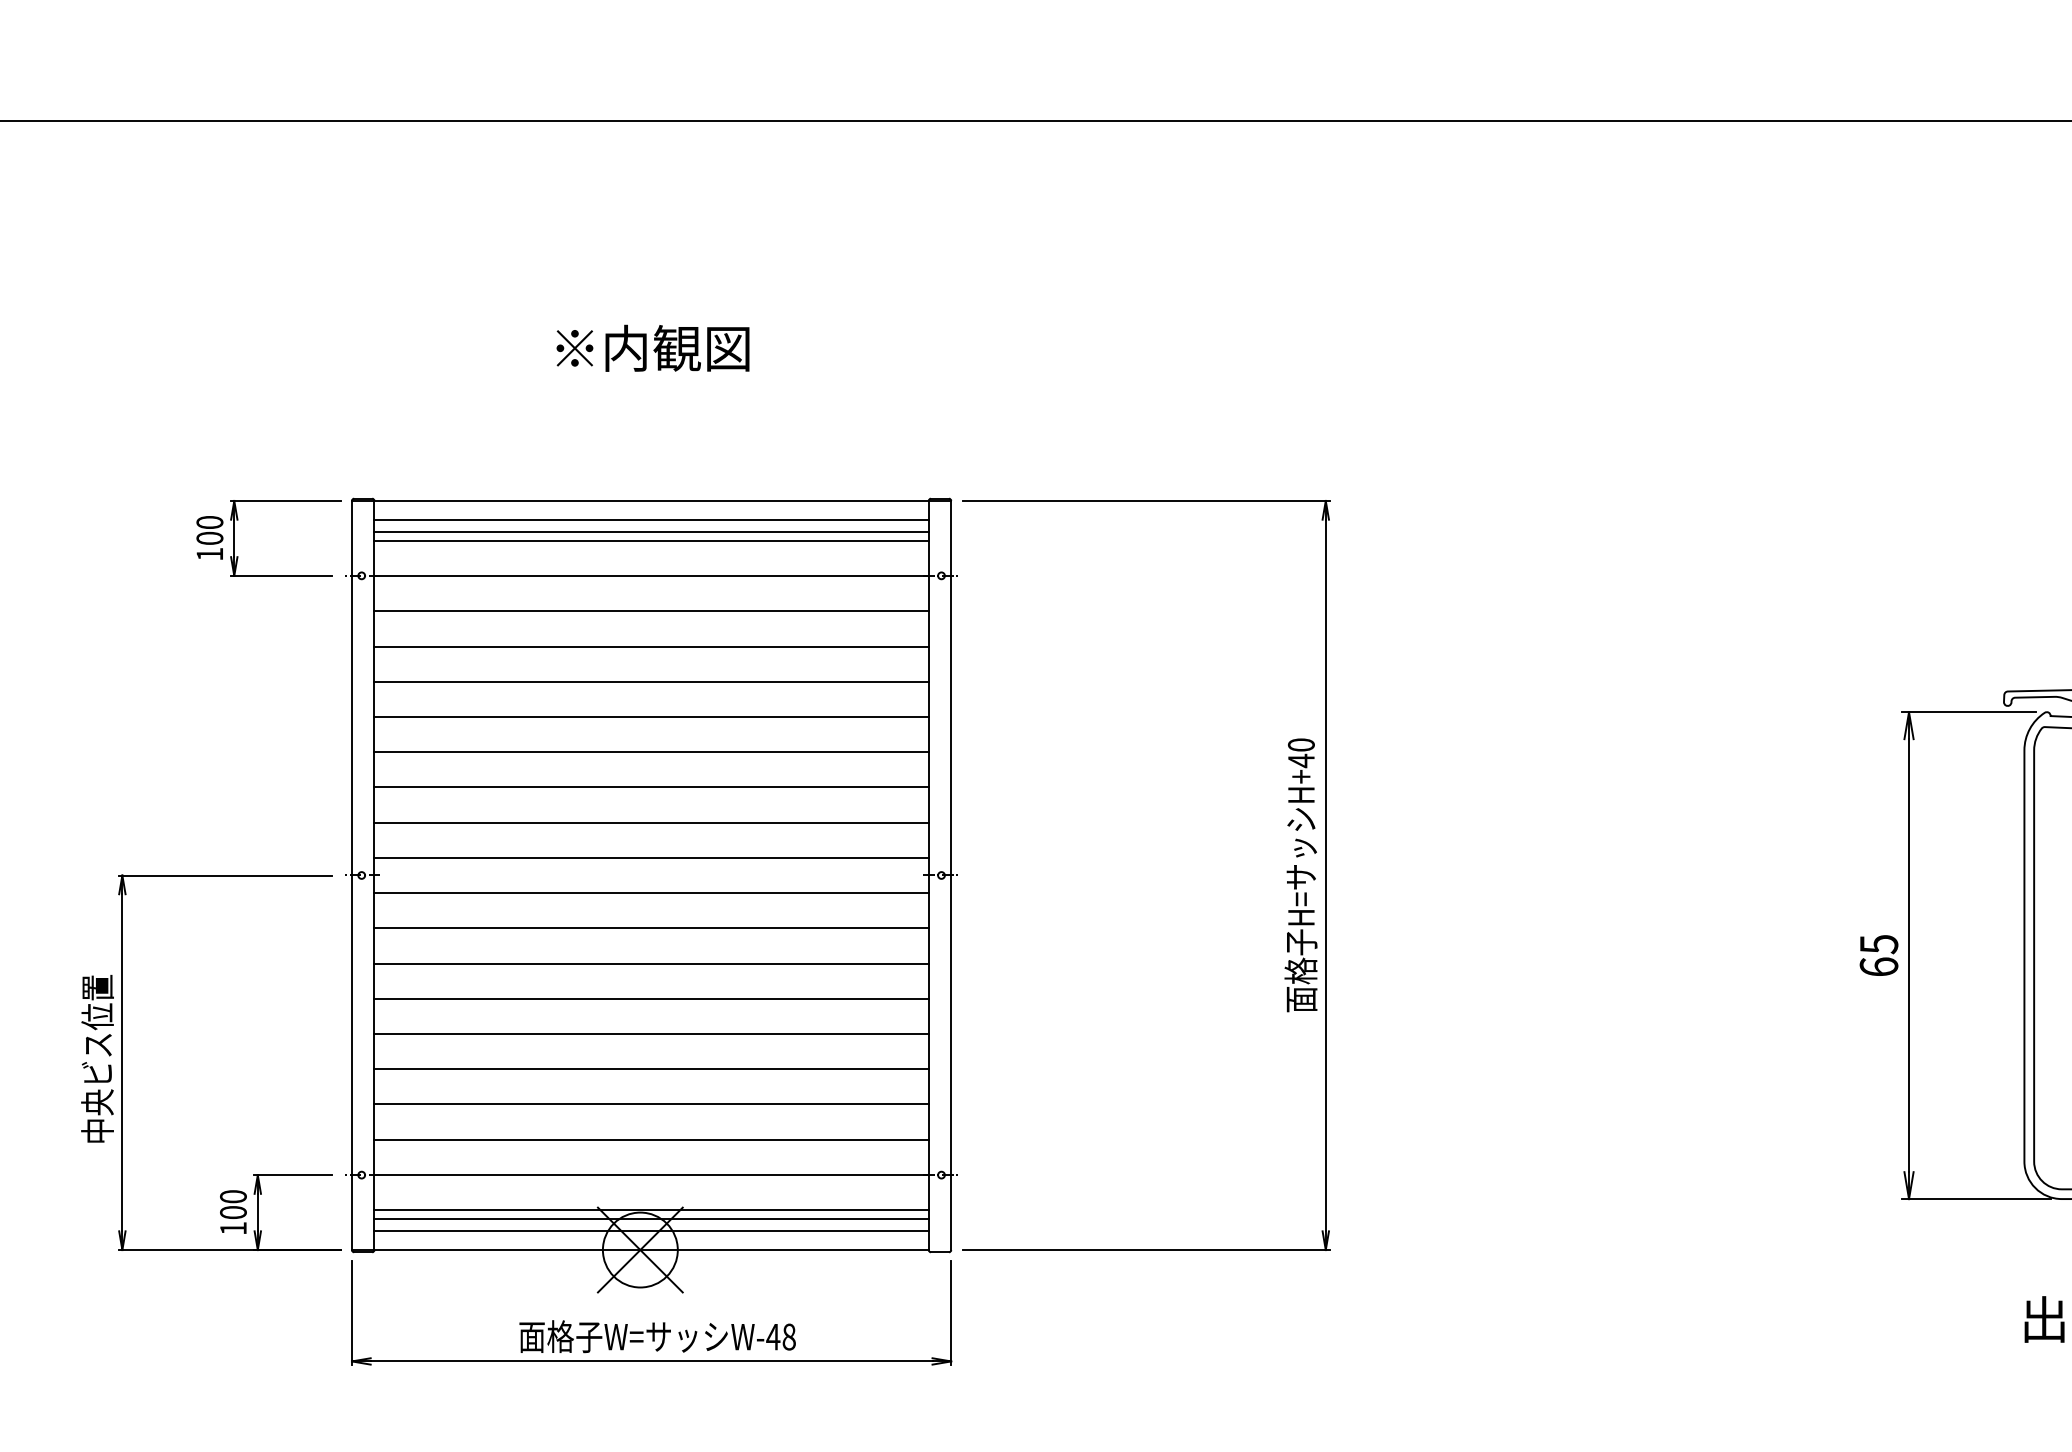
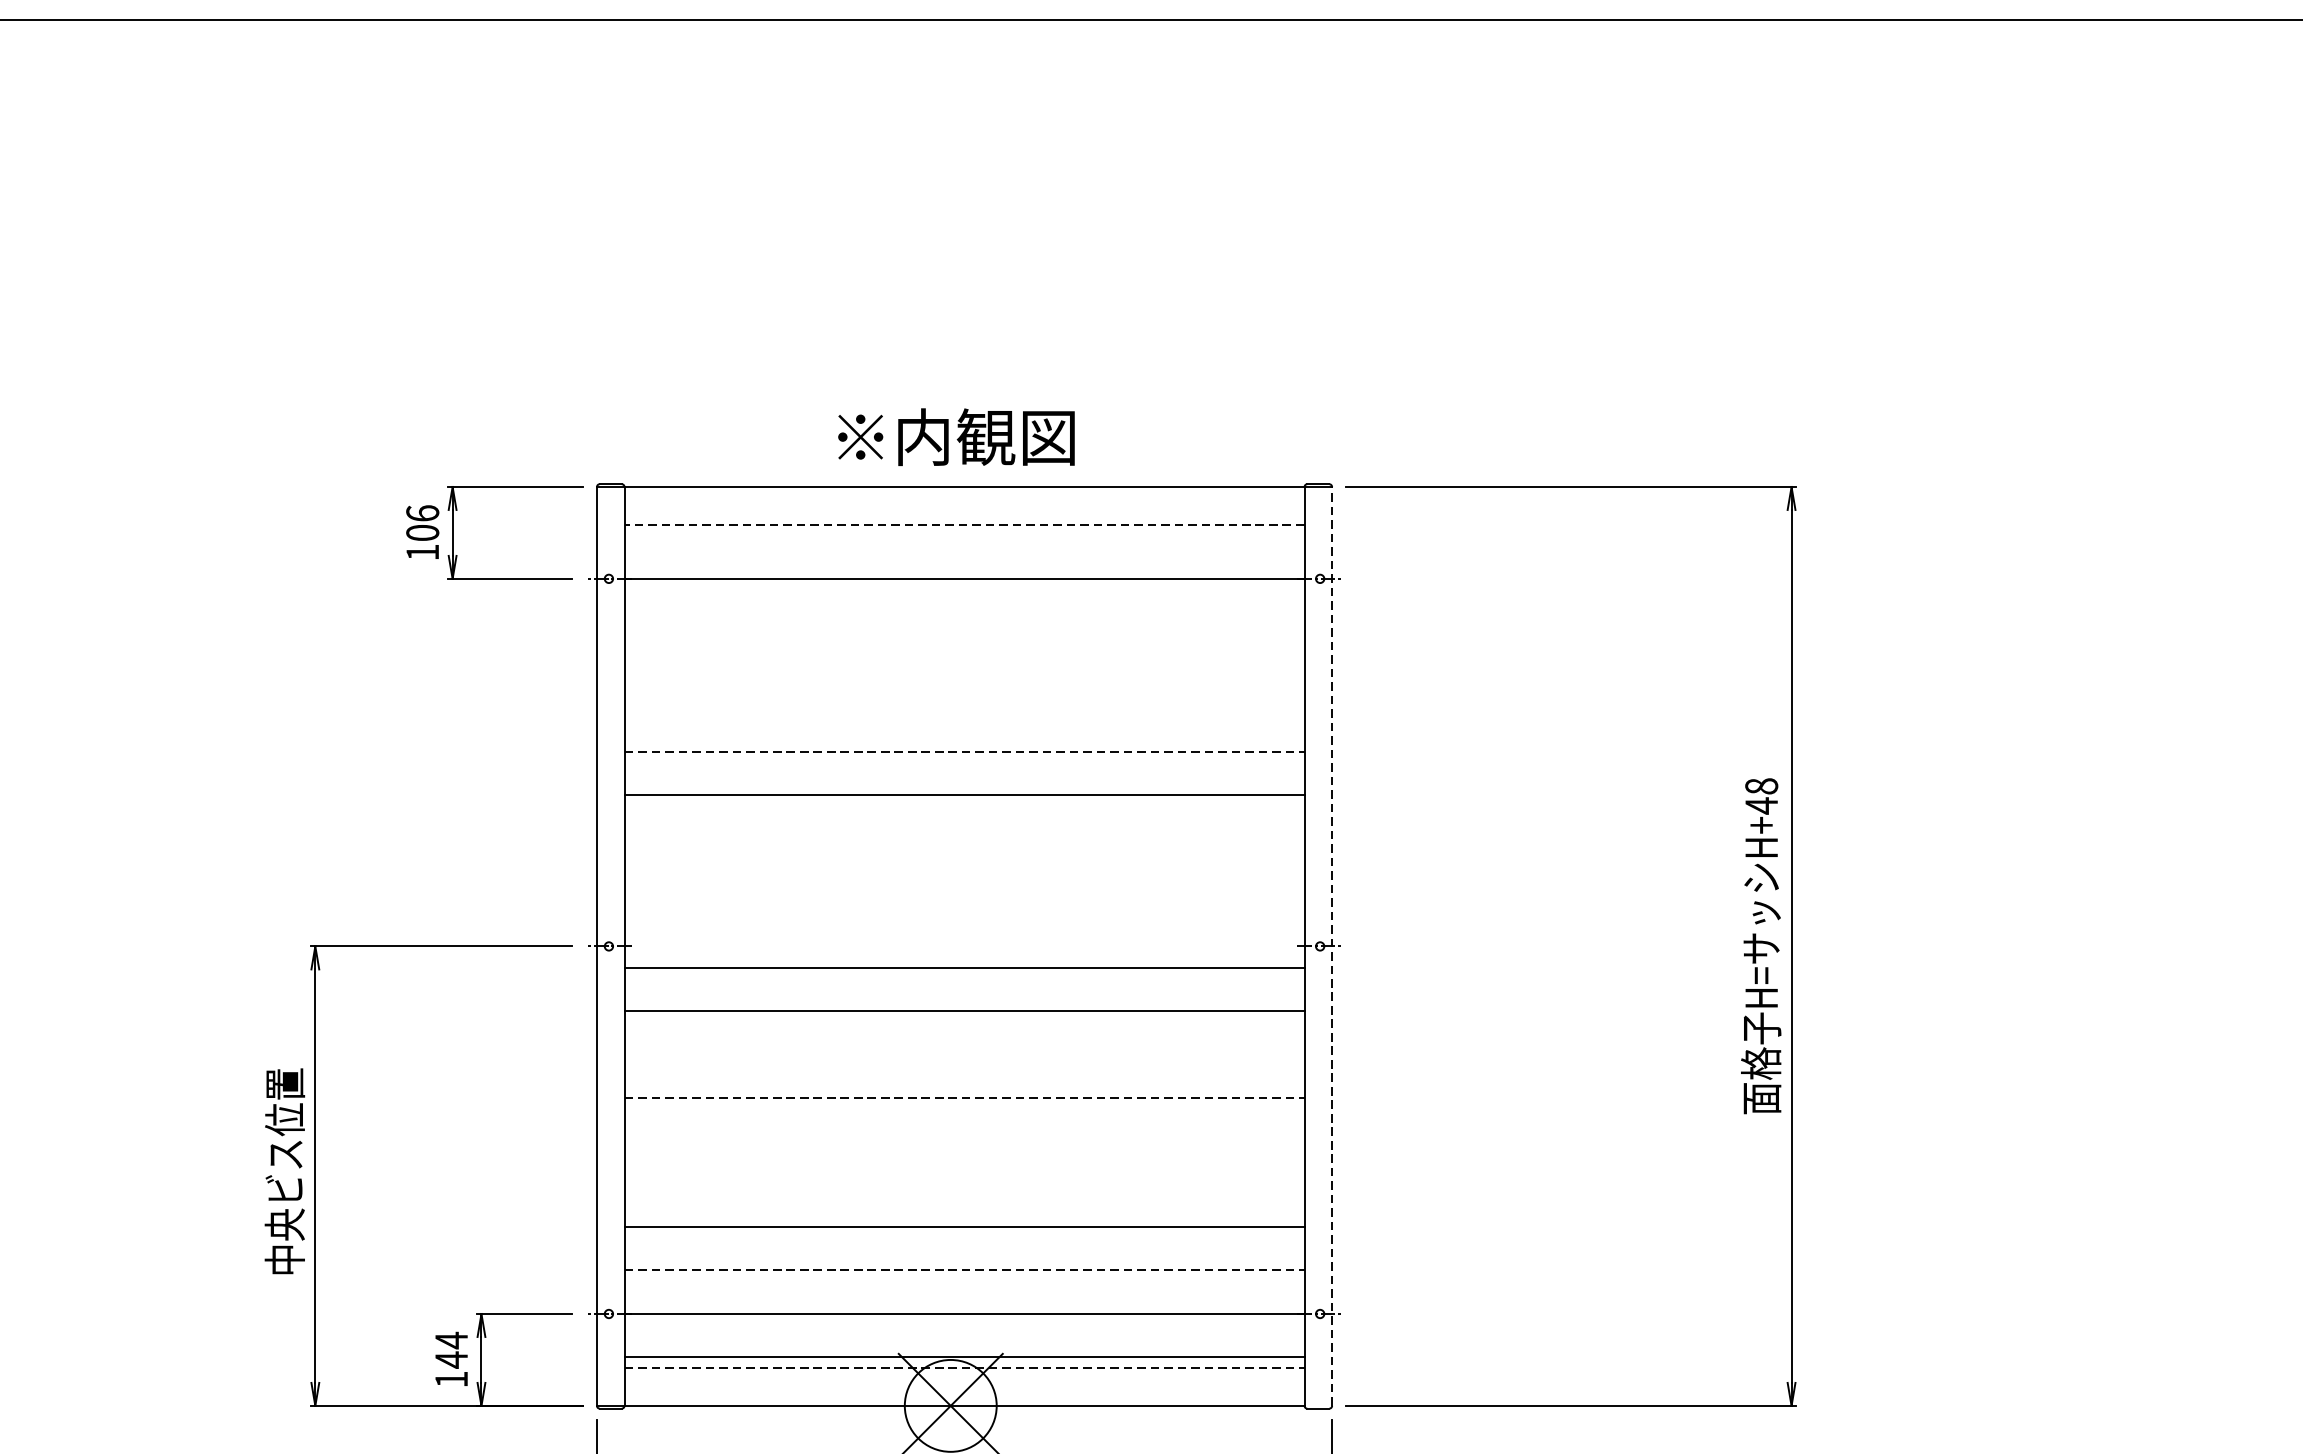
text: (652, 347) -> (955, 436), moved
line: (651, 519) -> (964, 509), removed
text: (209, 521) -> (422, 512), 100 -> 106
line: (651, 531) -> (964, 524), solid -> dashed
line: (651, 541) -> (964, 536), removed
line: (651, 611) -> (964, 622), removed
line: (651, 646) -> (964, 665), removed
line: (651, 681) -> (964, 708), removed
line: (652, 717) -> (965, 752), solid -> dashed
text: (1301, 744) -> (1761, 785), H+40 -> H+48
line: (651, 787) -> (964, 838), removed
line: (651, 822) -> (964, 881), removed
line: (651, 857) -> (964, 924), removed
line: (951, 875) -> (1332, 946), solid -> dashed
line: (651, 963) -> (964, 1054), removed
line: (652, 998) -> (965, 1097), solid -> dashed
line: (651, 1033) -> (964, 1140), removed
line: (651, 1069) -> (964, 1184), removed
line: (652, 1139) -> (965, 1270), solid -> dashed
text: (233, 1204) -> (451, 1350), 100 -> 144
line: (652, 1219) -> (965, 1368), solid -> dashed
line: (651, 1231) -> (964, 1383), removed

